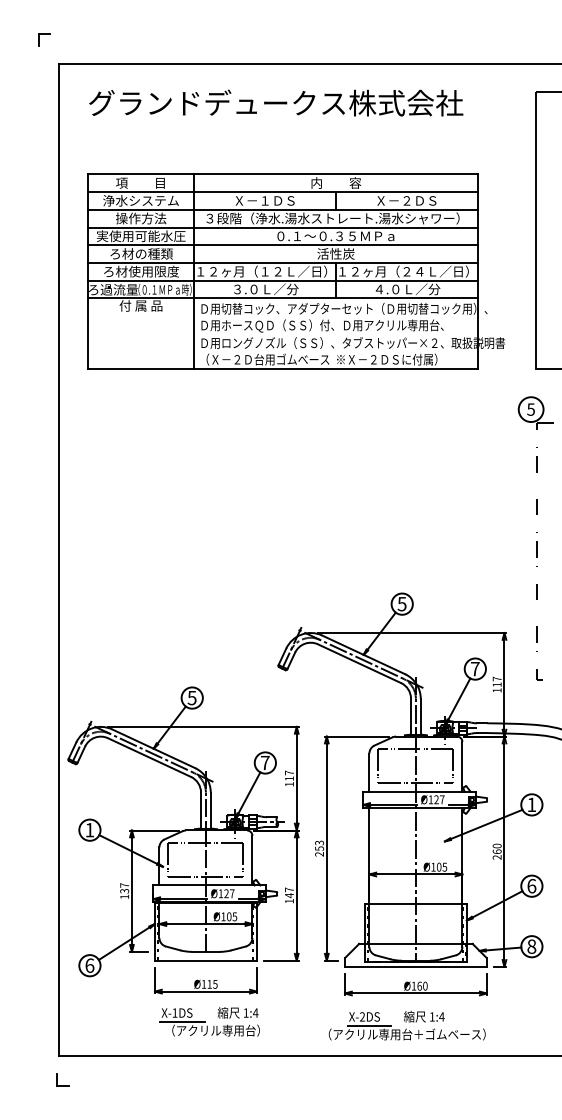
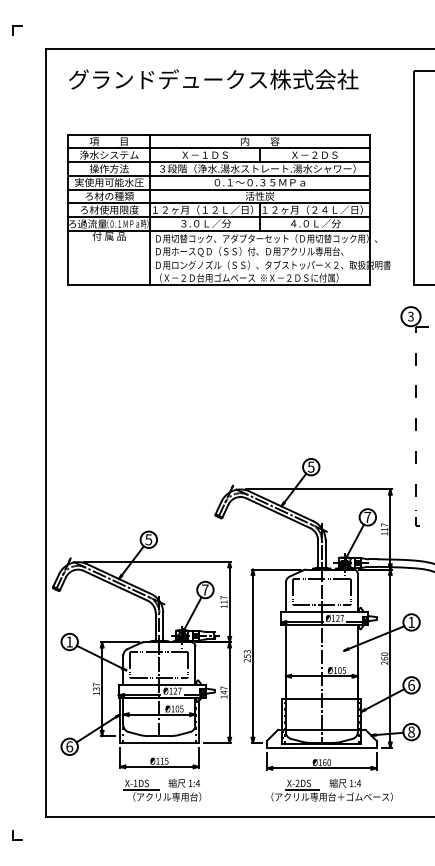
part: (44, 39) -> (17, 30), moved
text: (530, 408) -> (410, 315), 5 -> 3
part: (406, 1024) -> (331, 789), moved
part: (62, 1080) -> (17, 835), moved

